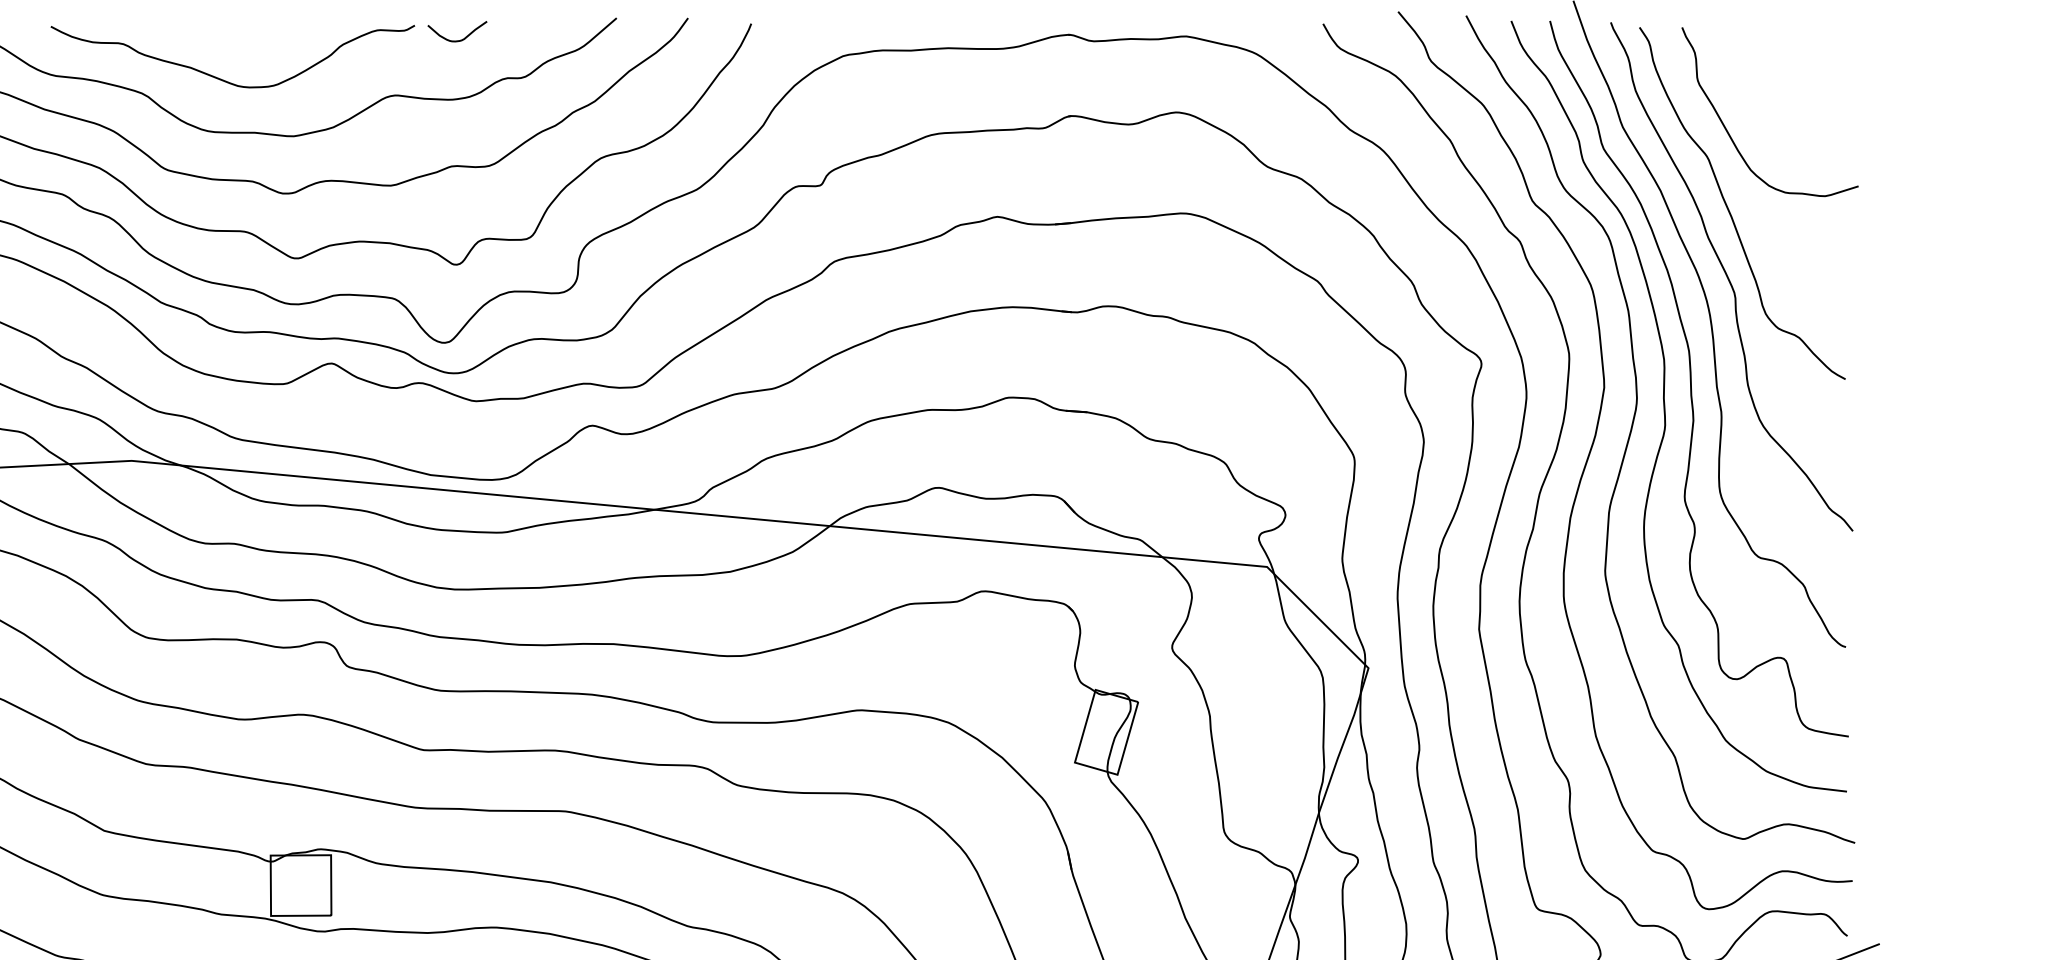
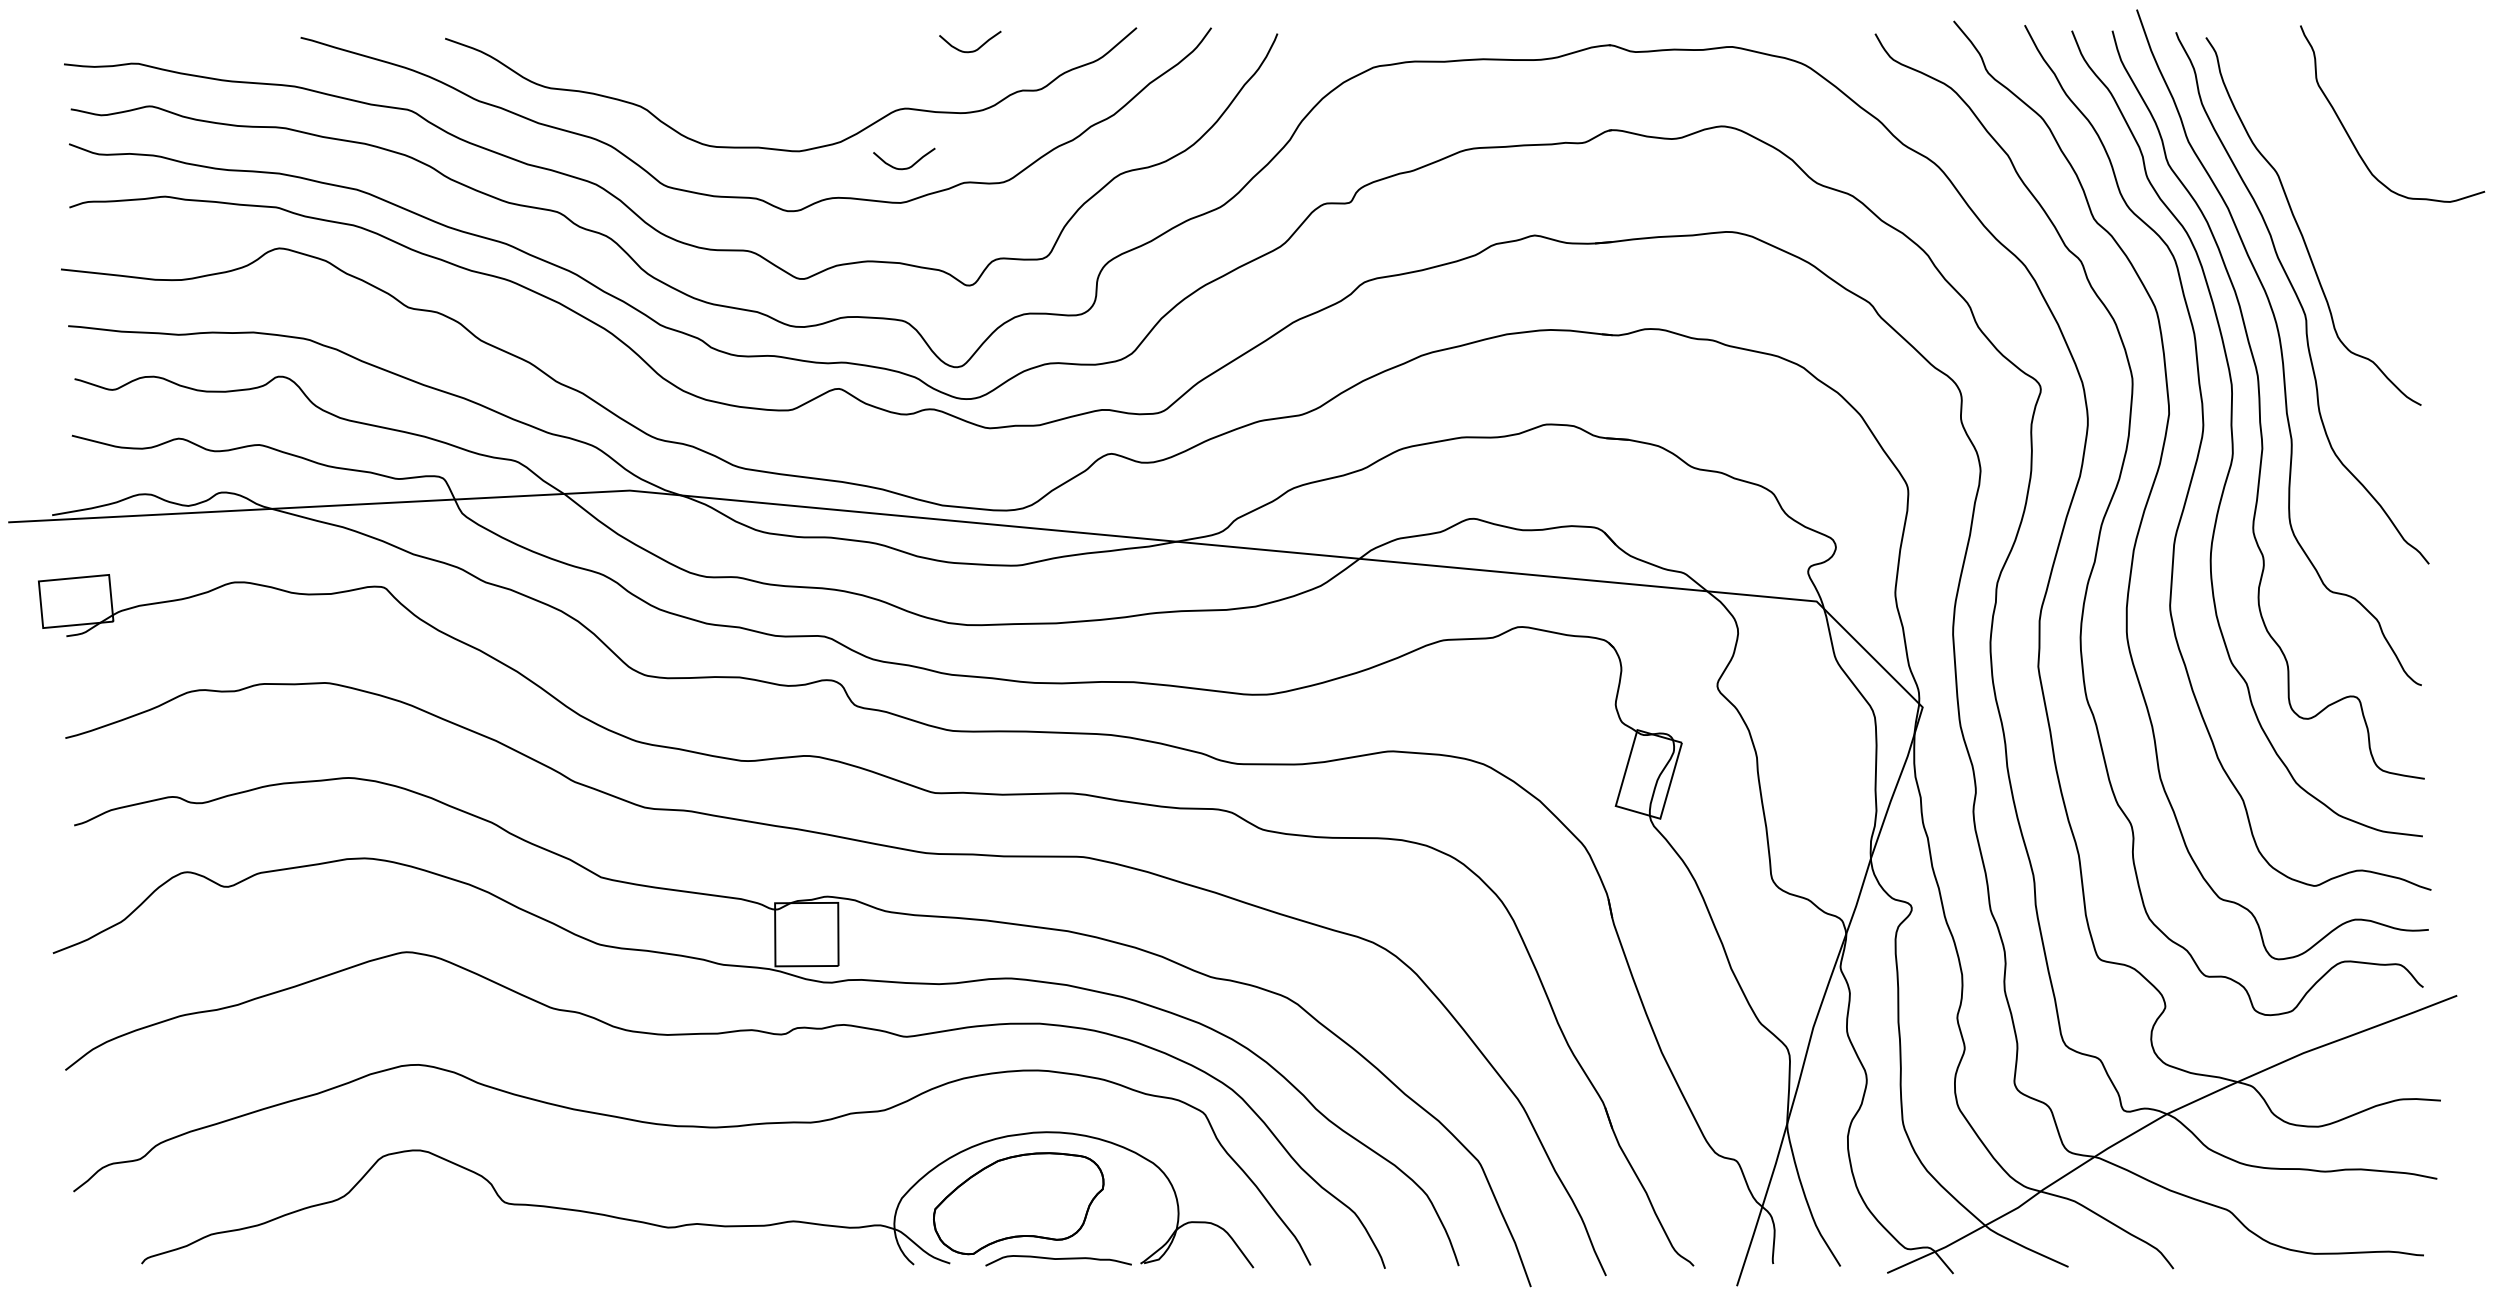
curve: (225, 80) -> (727, 92), removed
curve: (1730, 135) -> (2351, 138), moved
curve: (395, 151) -> (905, 167), added

